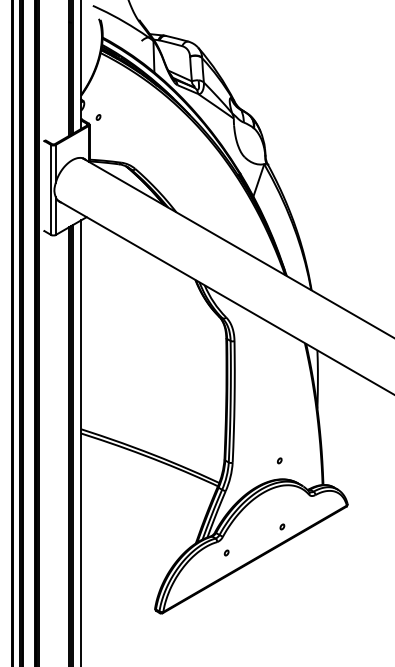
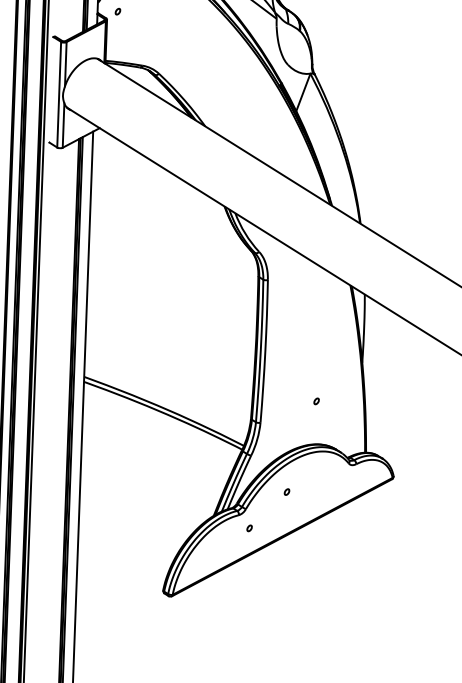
part: (279, 460) -> (316, 400), moved
part: (282, 526) -> (287, 491), moved

